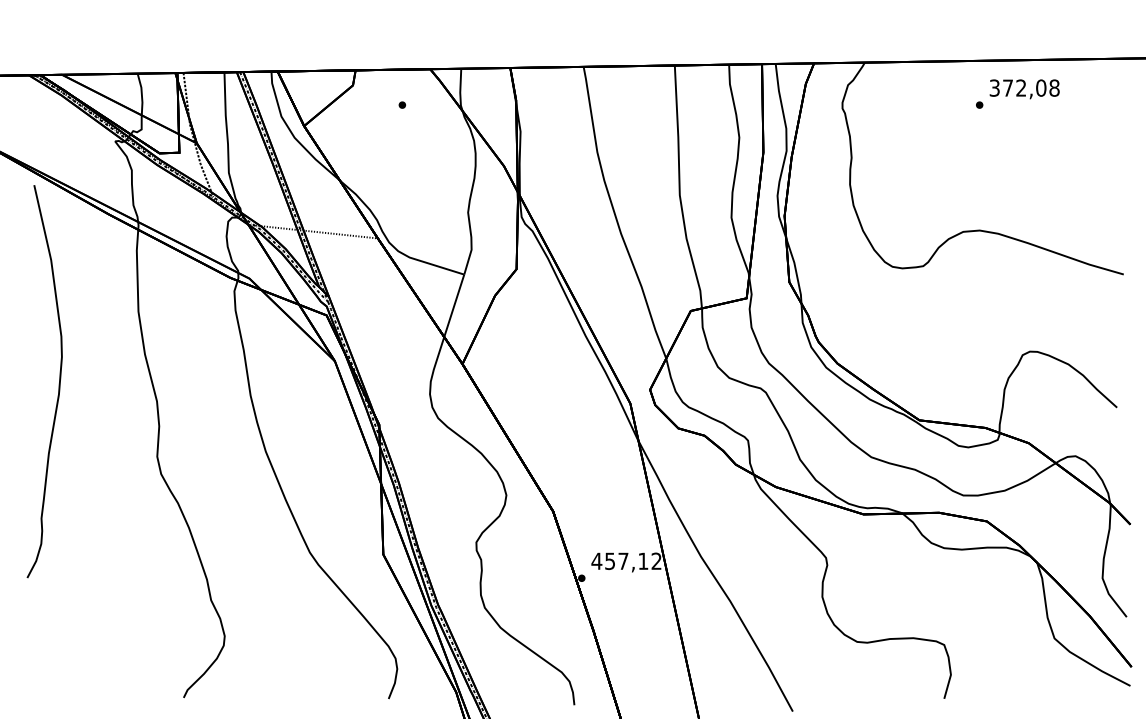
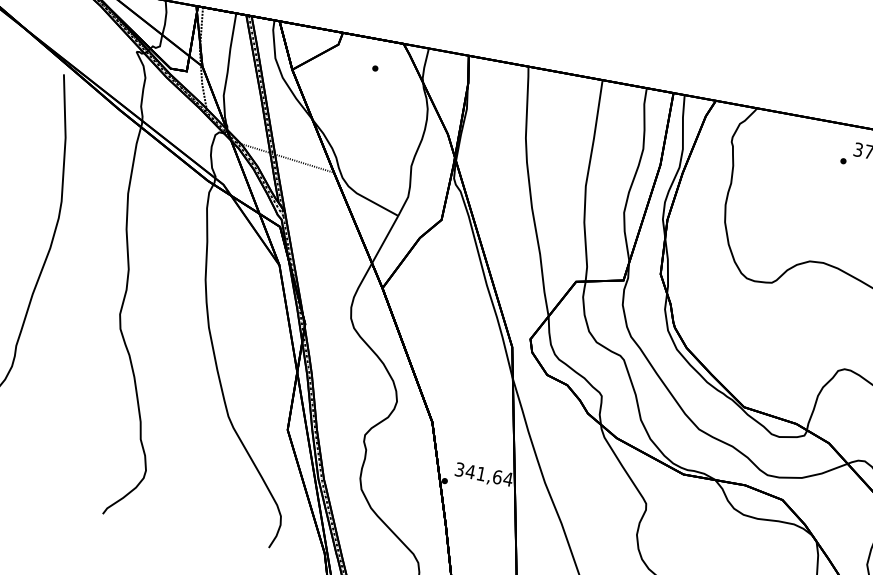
text: (626, 560) -> (483, 473), 457,12 -> 341,64

